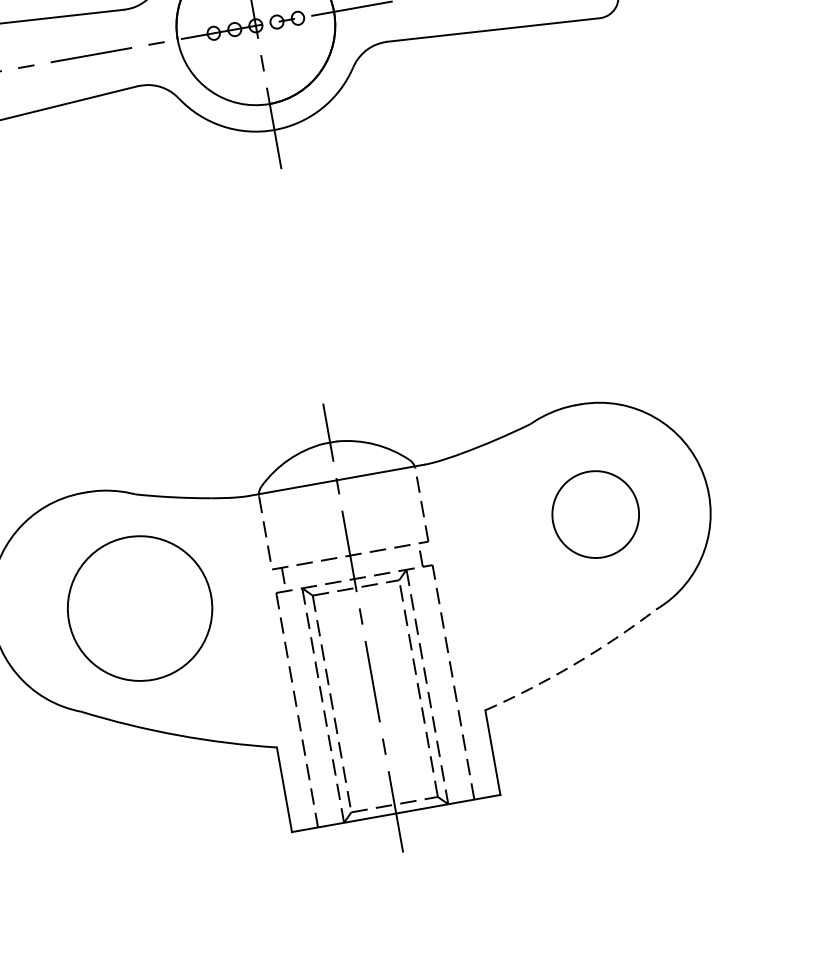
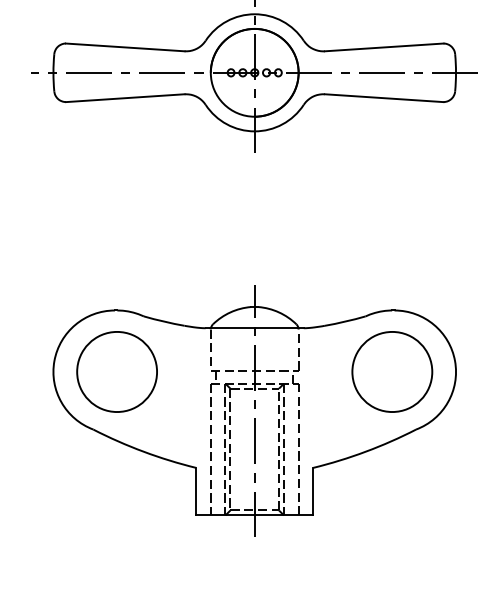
part: (595, 513) -> (392, 371), size x1.67
part: (138, 607) -> (116, 371), moved
arc: (573, 664) -> (365, 451), dashed -> solid

